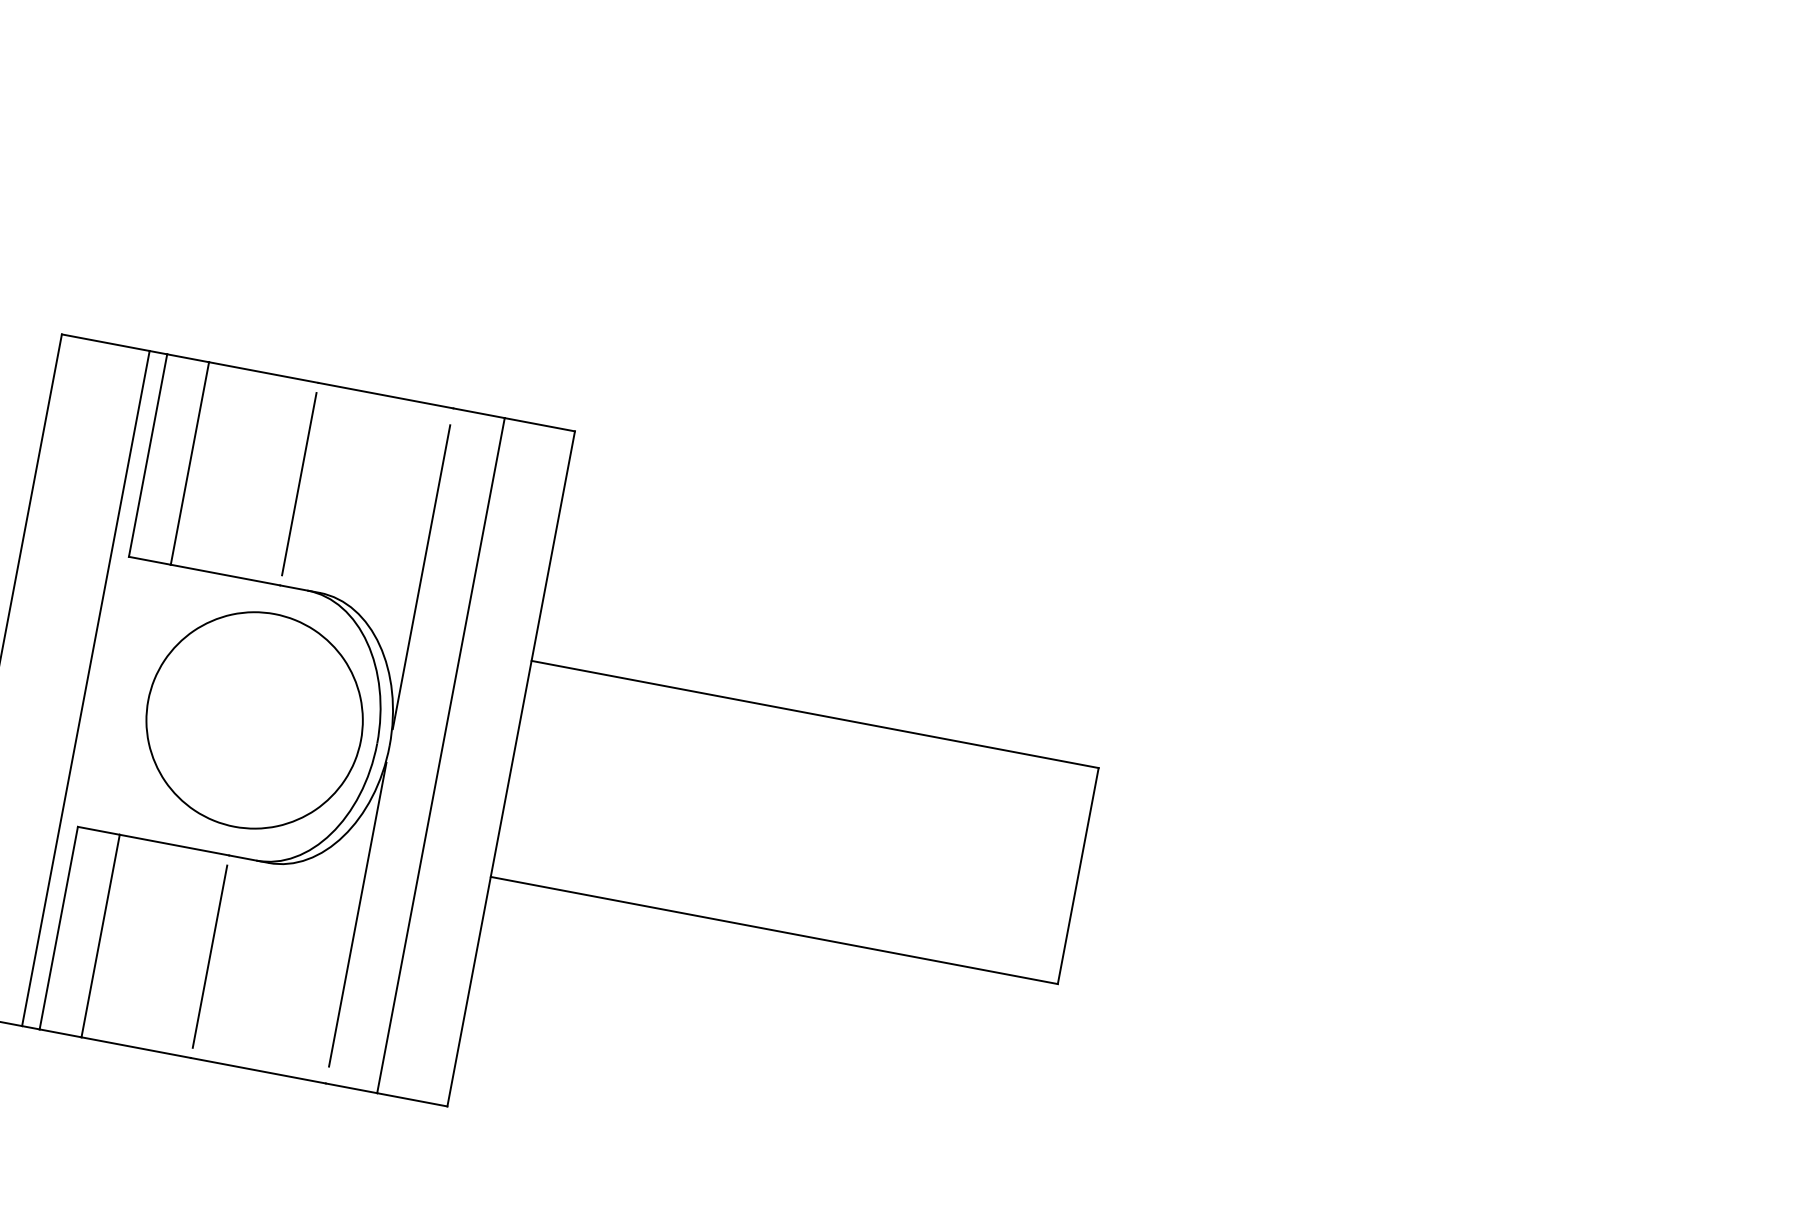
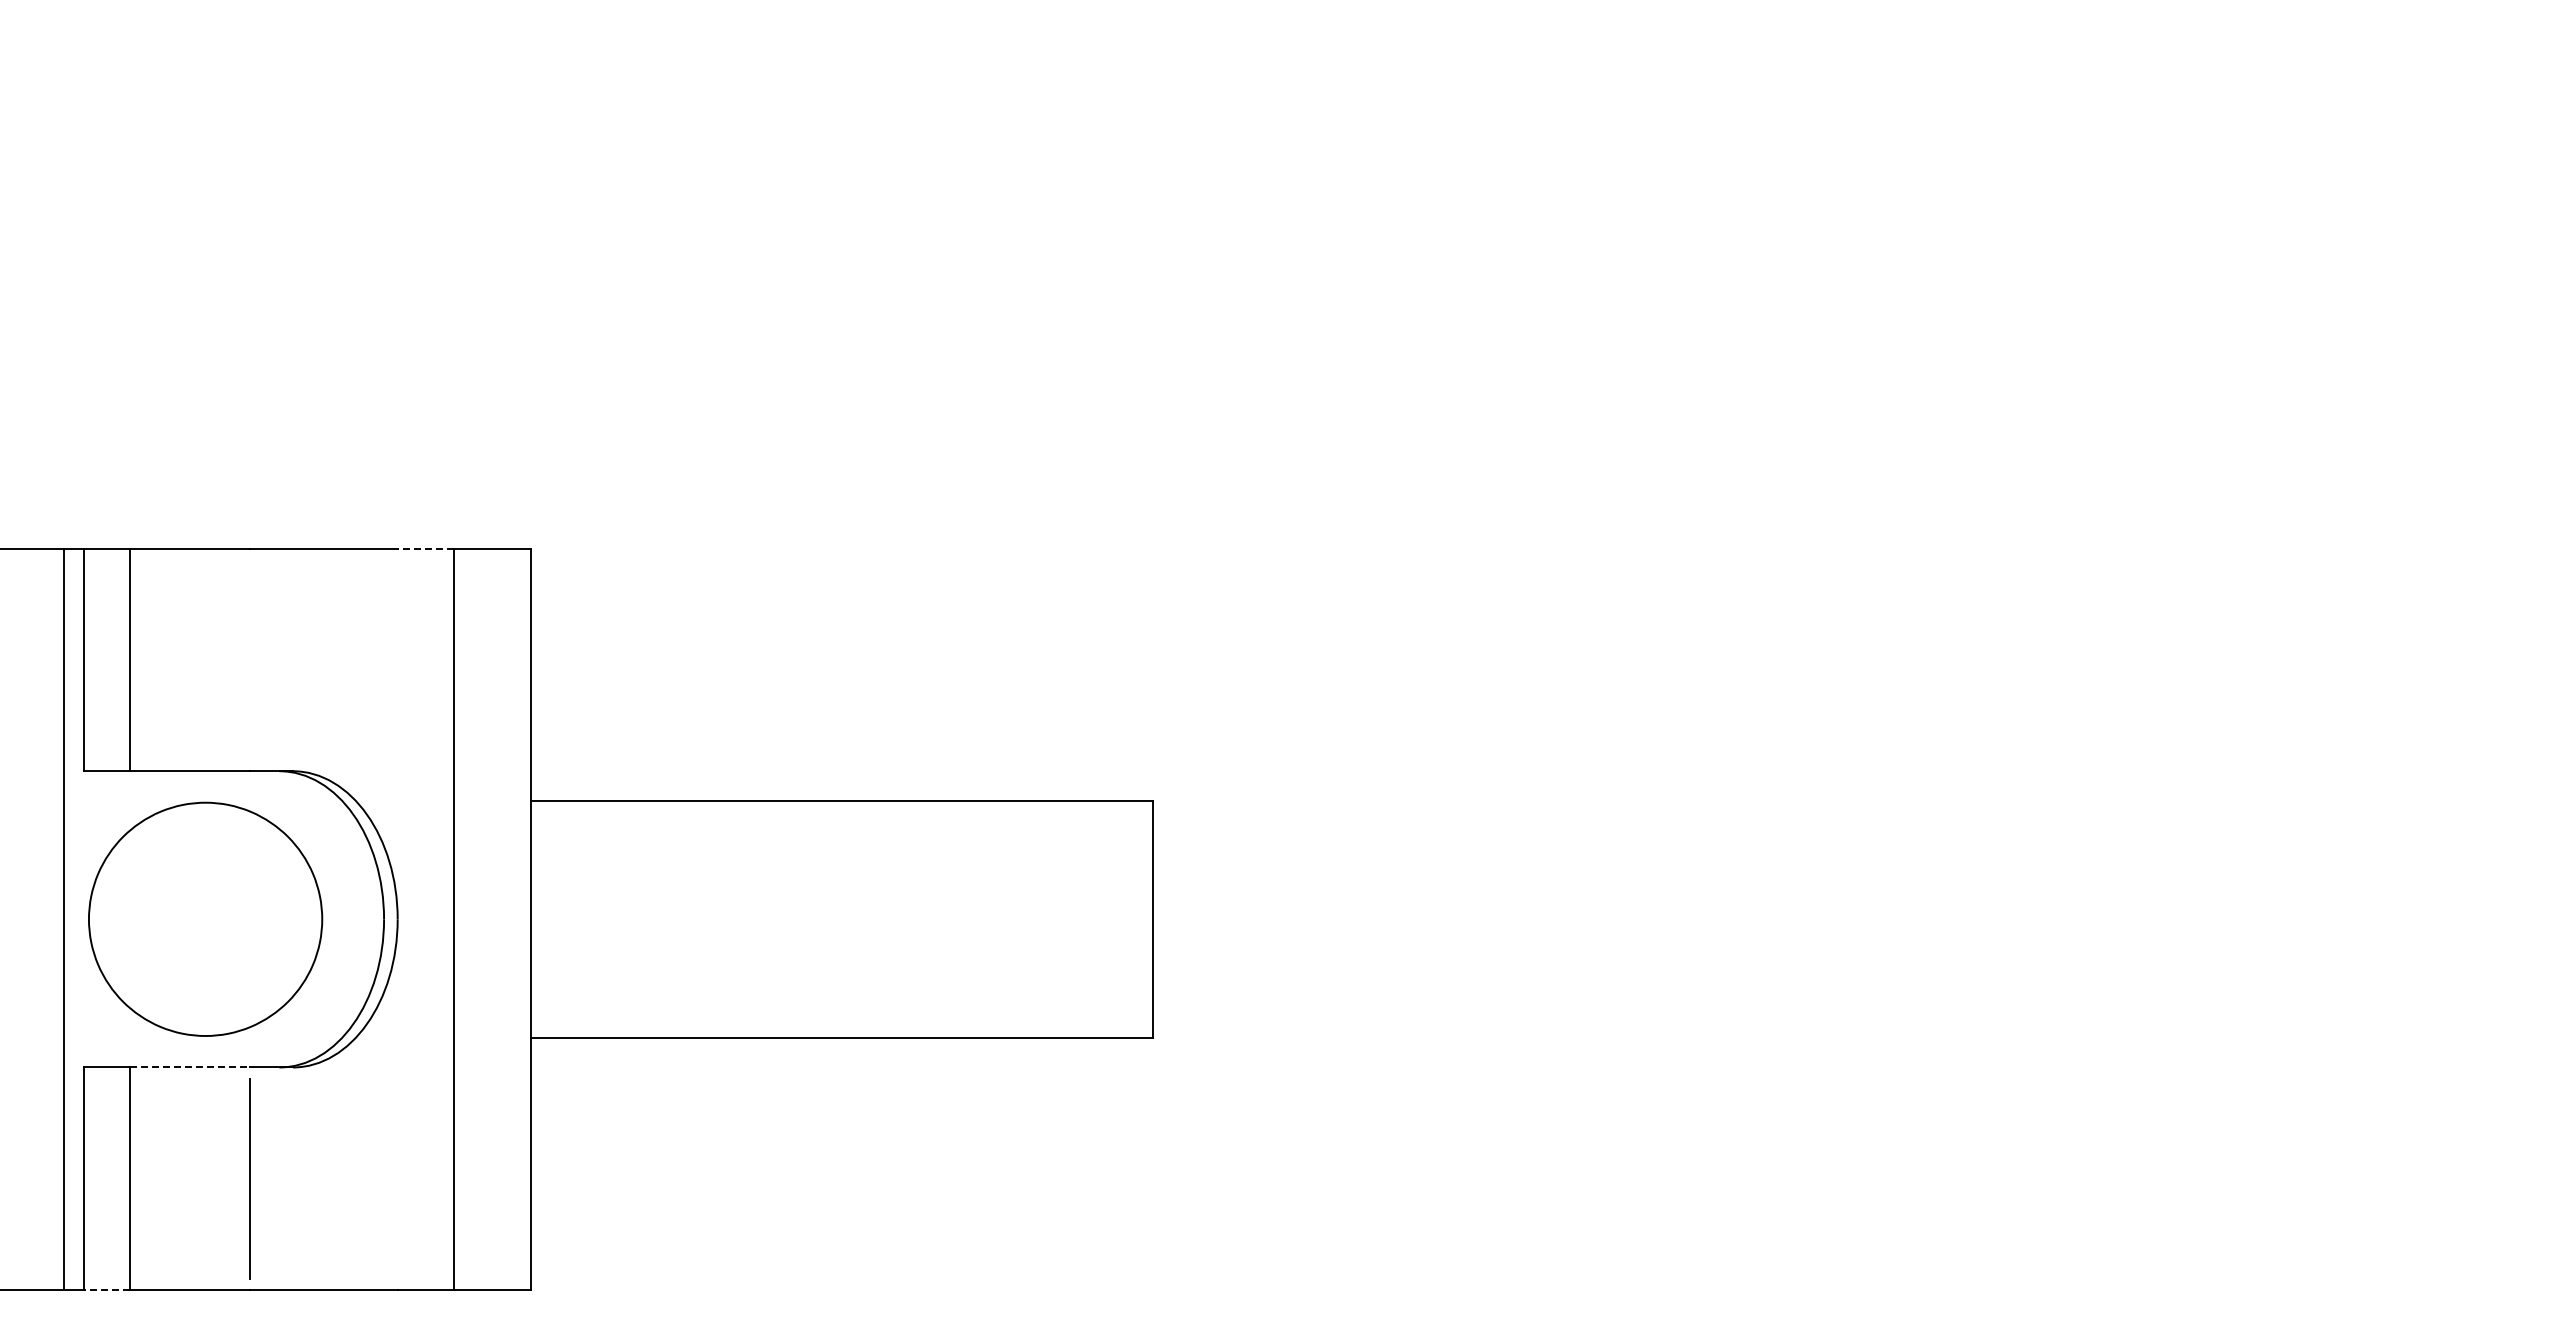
line: (478, 413) -> (425, 549), solid -> dashed
line: (299, 484) -> (249, 660), removed
line: (421, 576) -> (397, 733), removed
part: (254, 719) -> (205, 918), moved
line: (174, 845) -> (189, 1067), solid -> dashed
line: (357, 914) -> (397, 1104), removed
line: (60, 1033) -> (106, 1289), solid -> dashed

